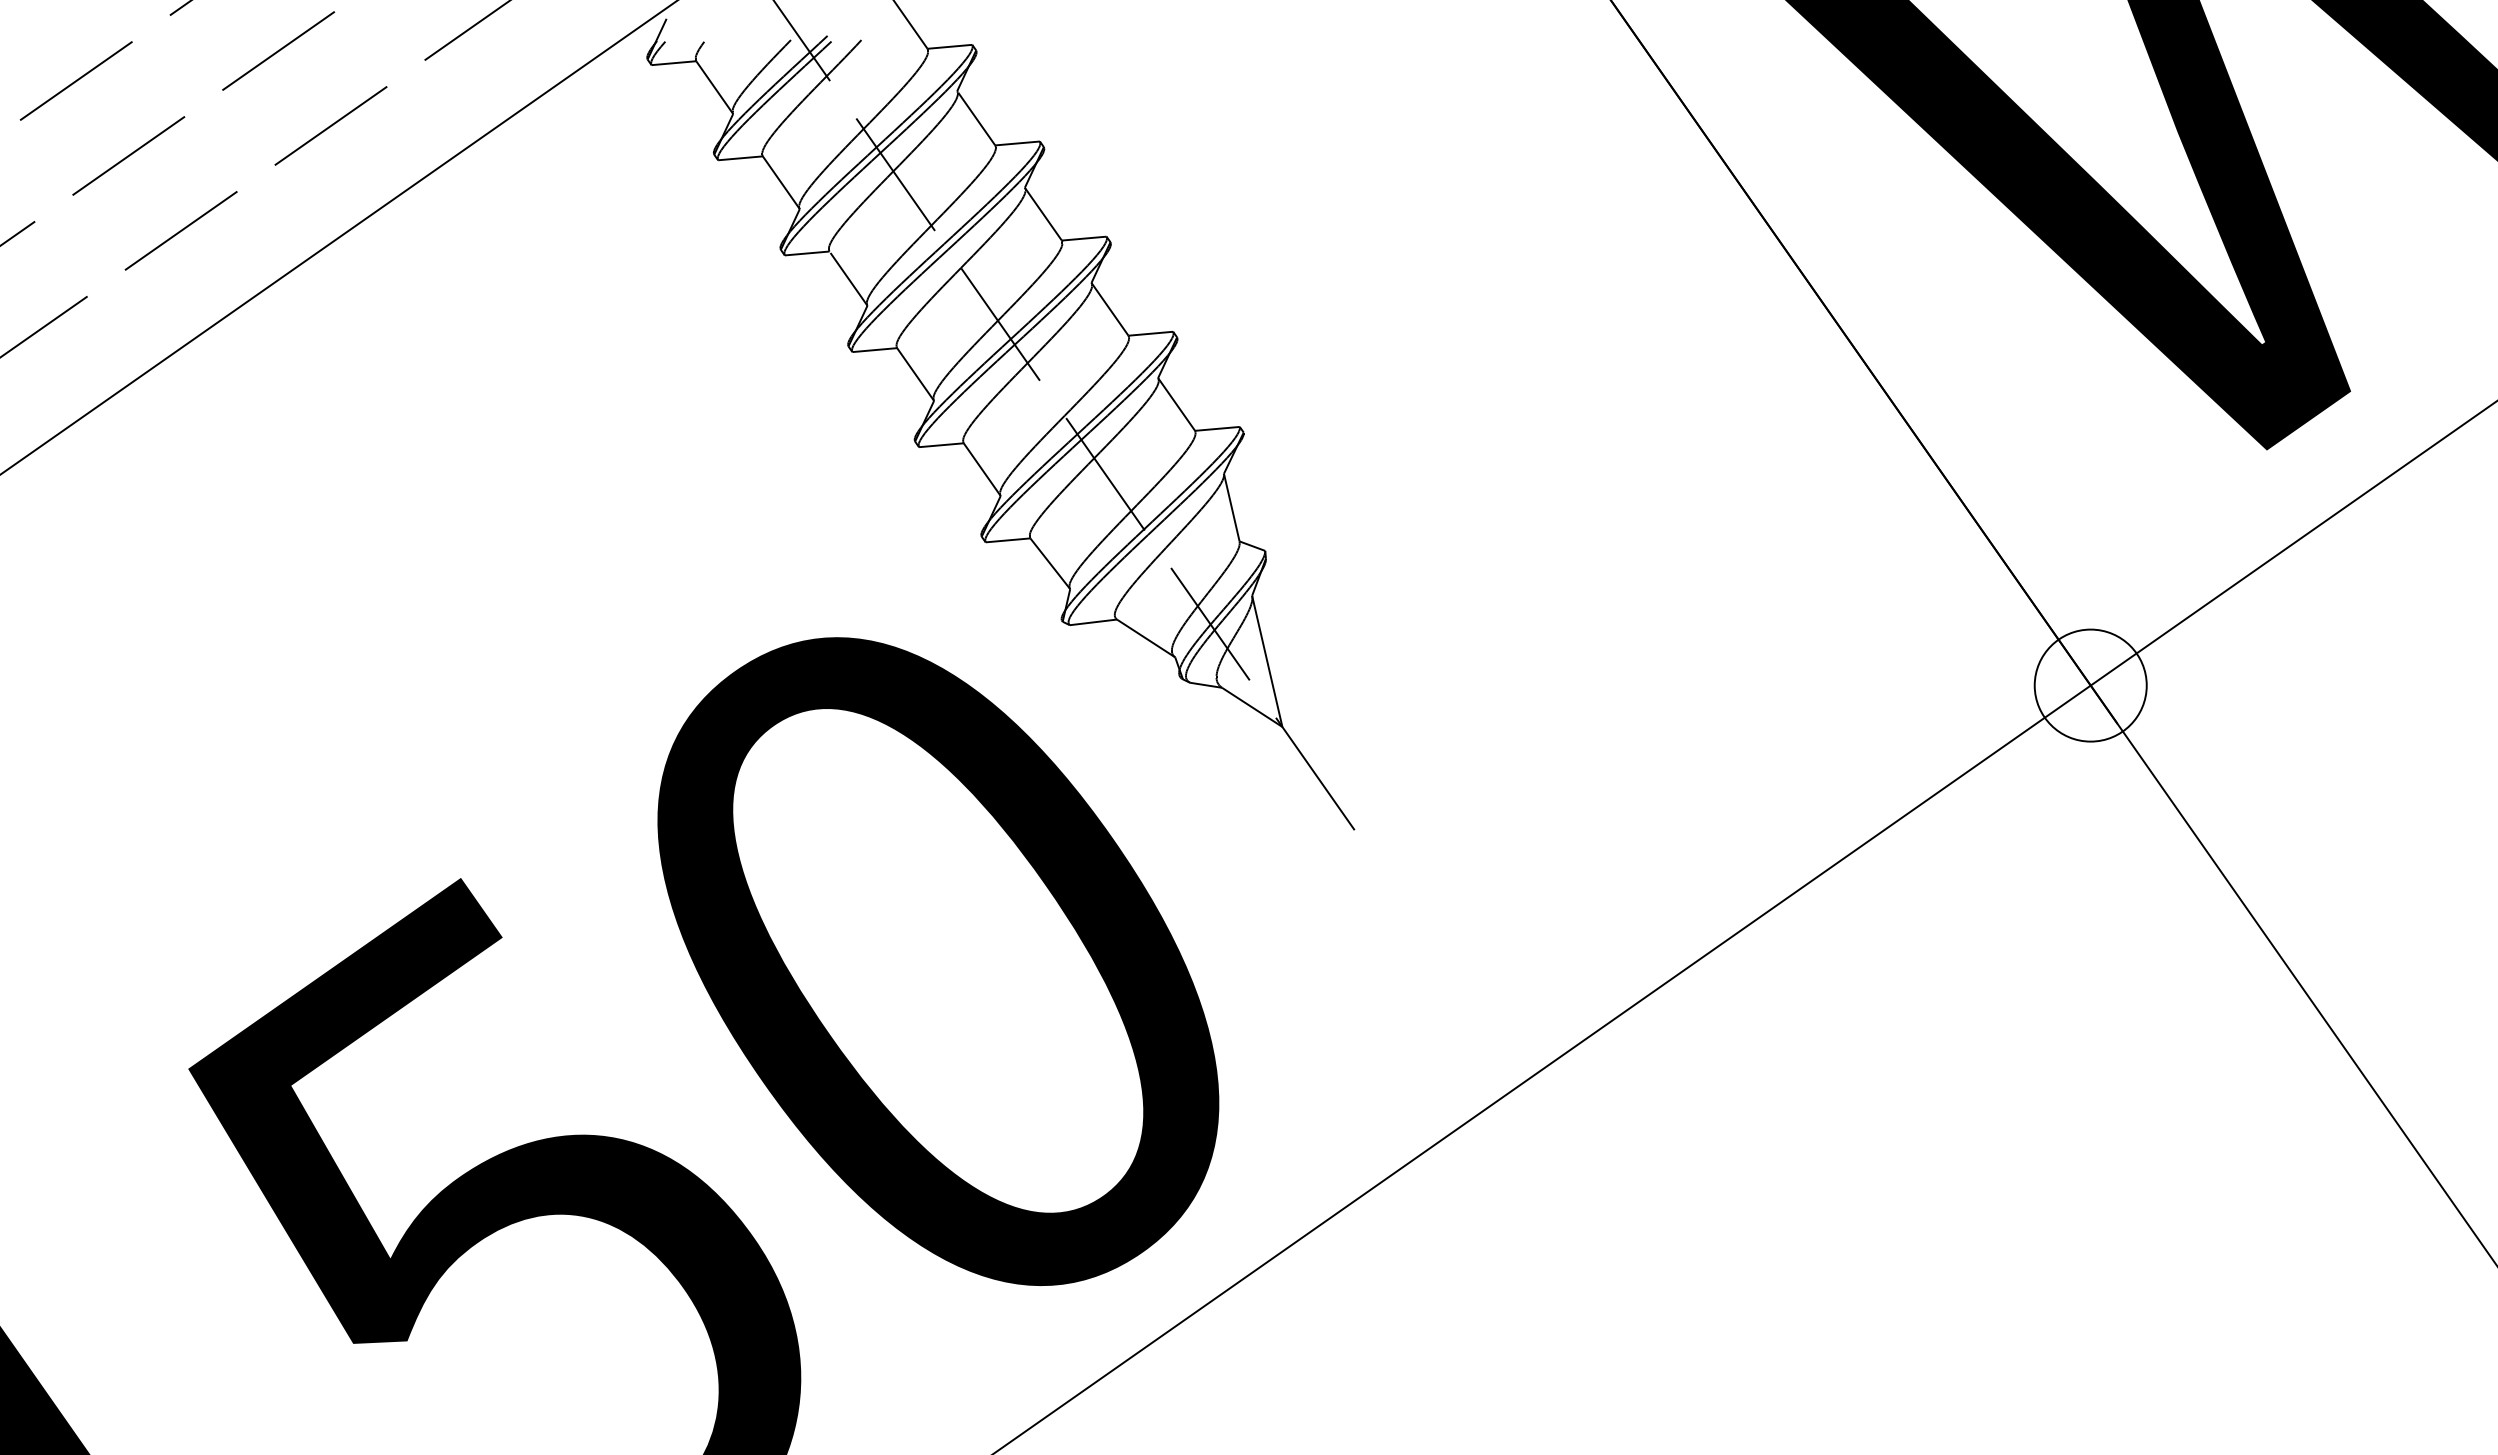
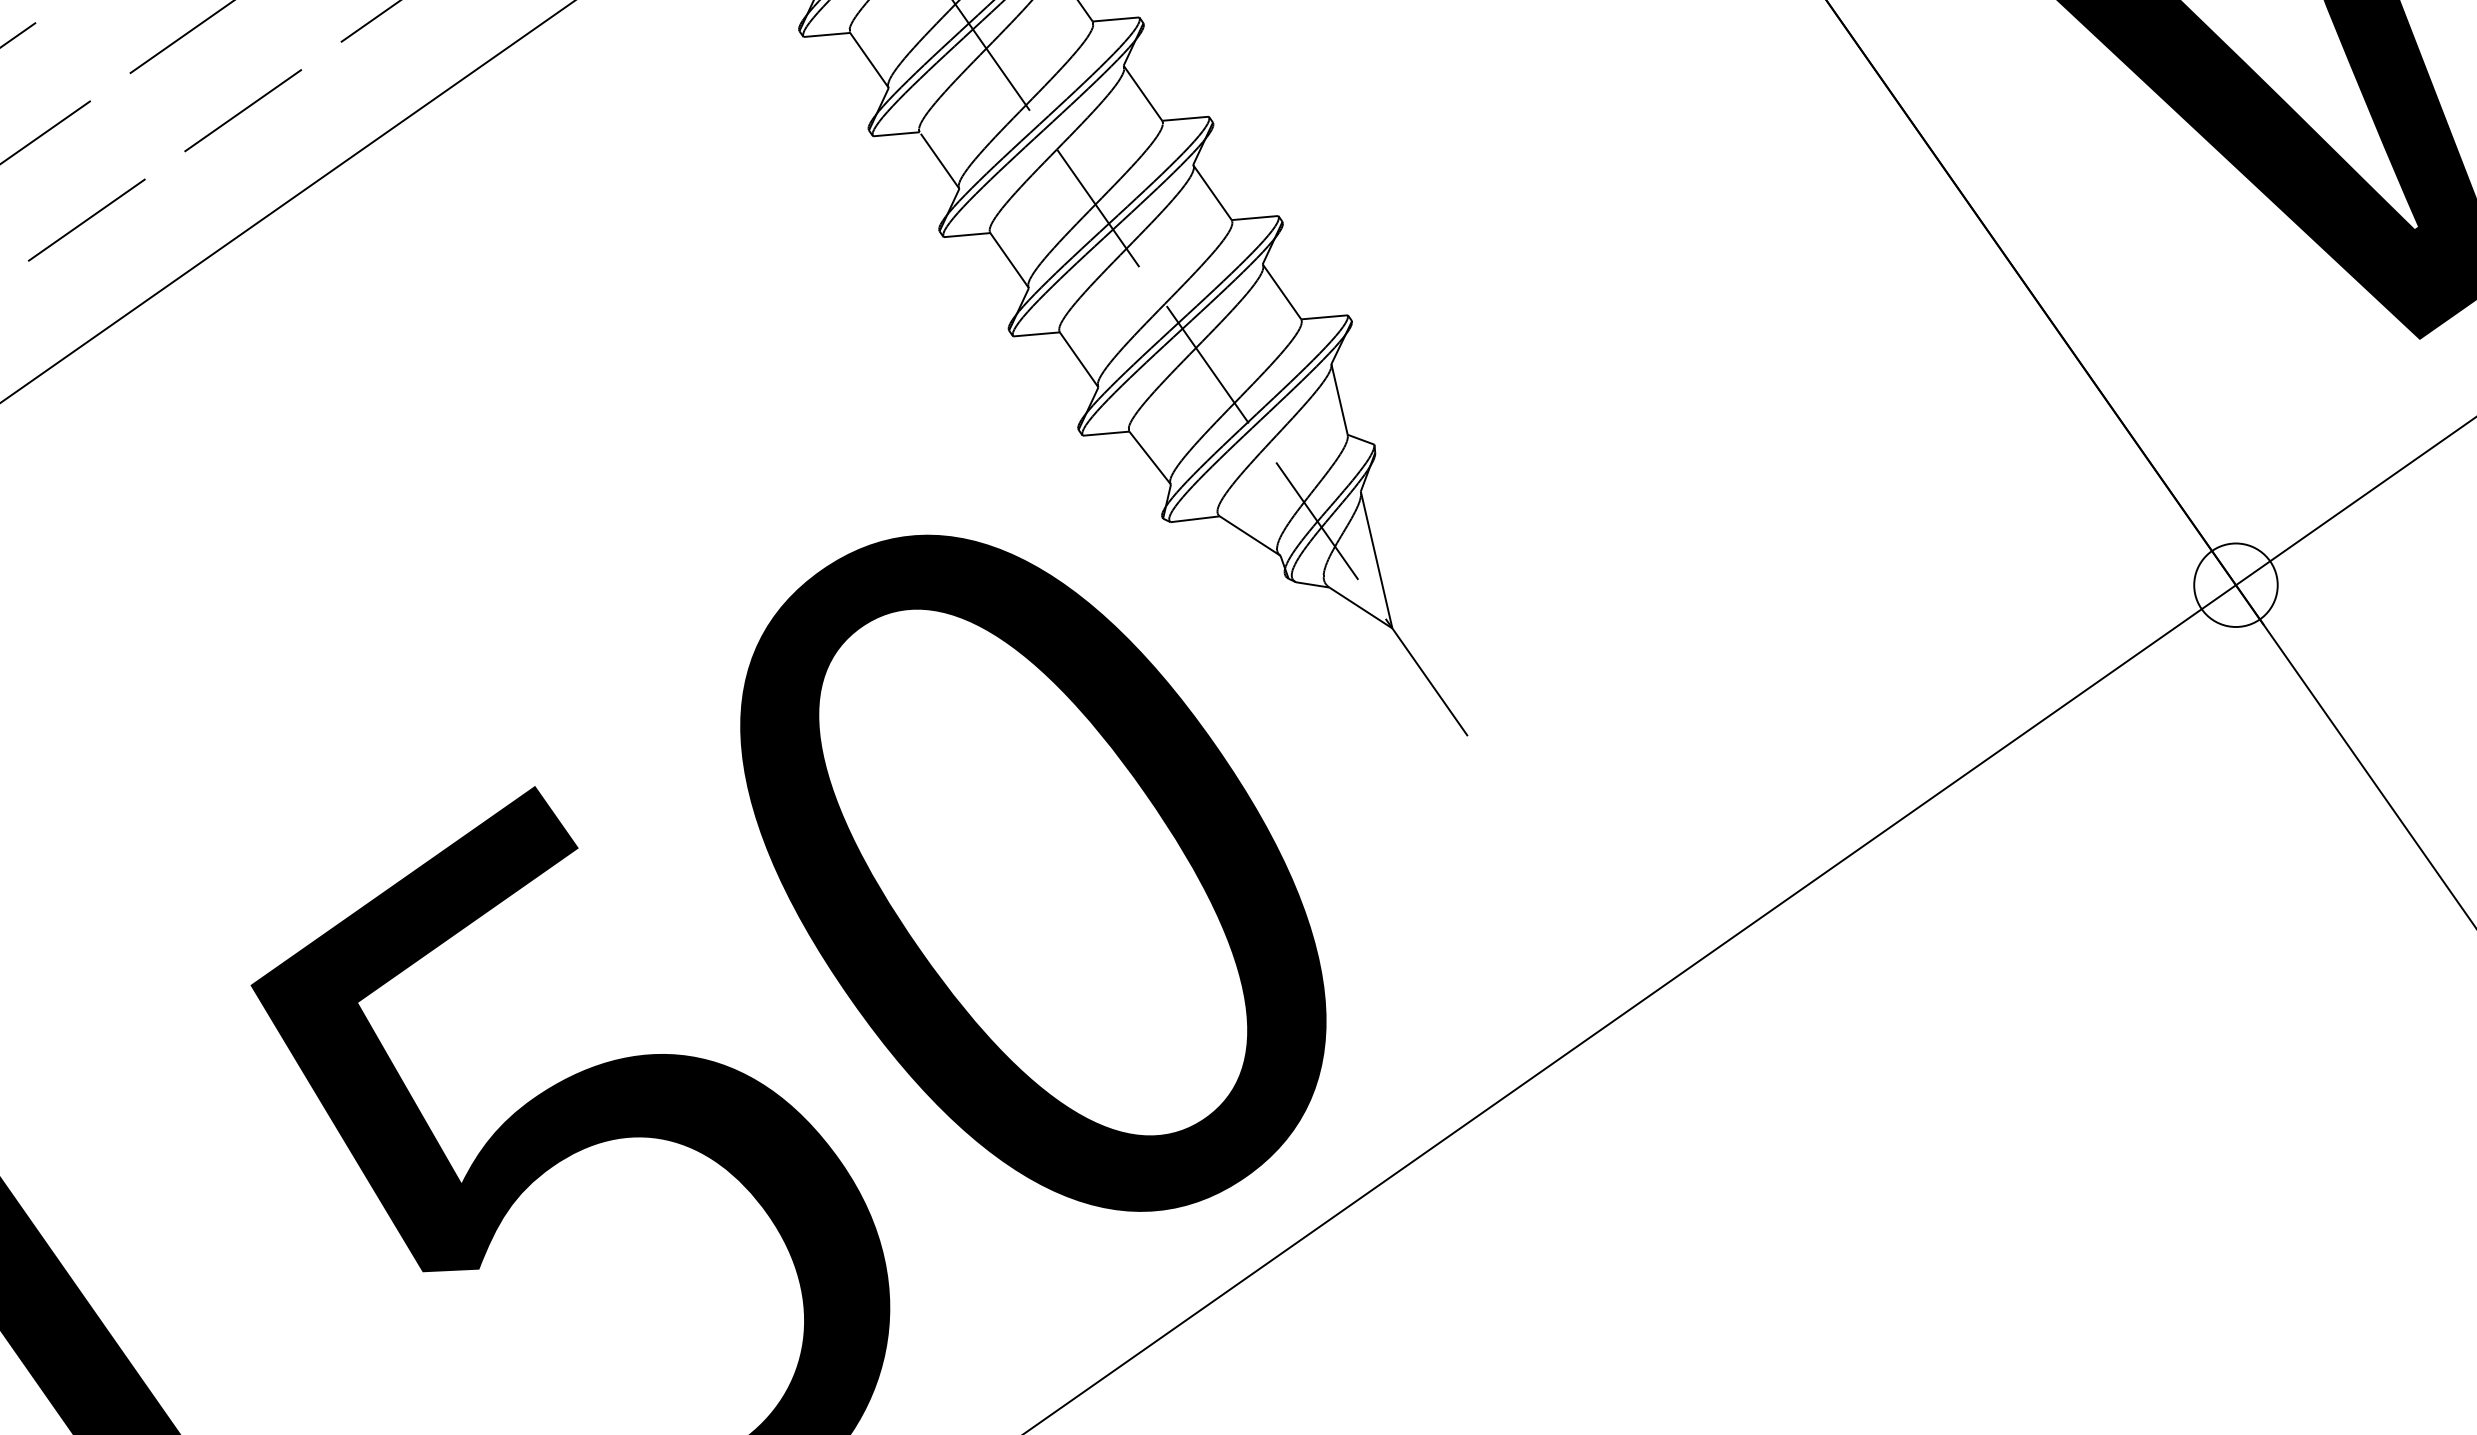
circle: (2090, 685) -> (2235, 585), size x0.71

